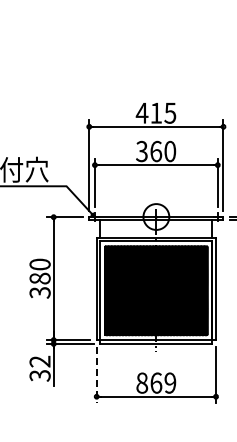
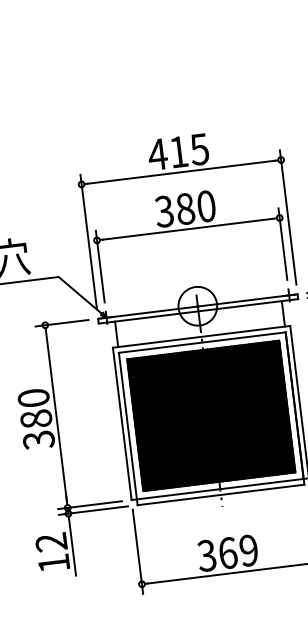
text: (156, 151) -> (186, 208), 360 -> 380
text: (39, 375) -> (53, 563), 32 -> 12
line: (96, 375) -> (137, 552), dashed -> solid
text: (142, 382) -> (207, 554), 869 -> 369

